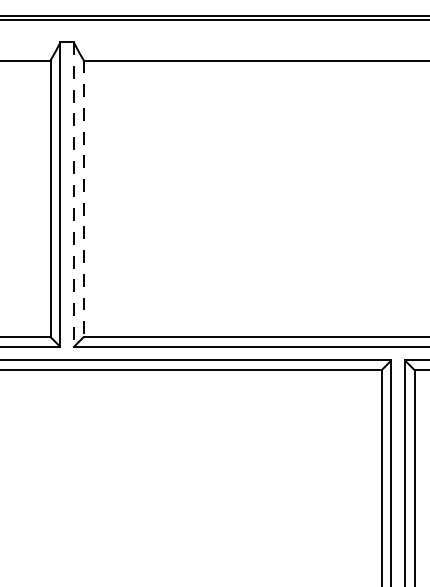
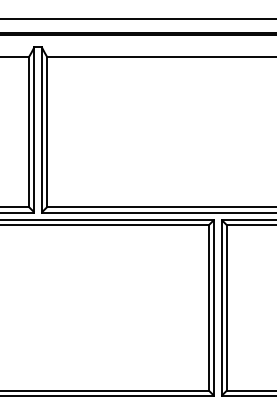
line: (73, 194) -> (41, 129), dashed -> solid
line: (84, 199) -> (47, 132), dashed -> solid

